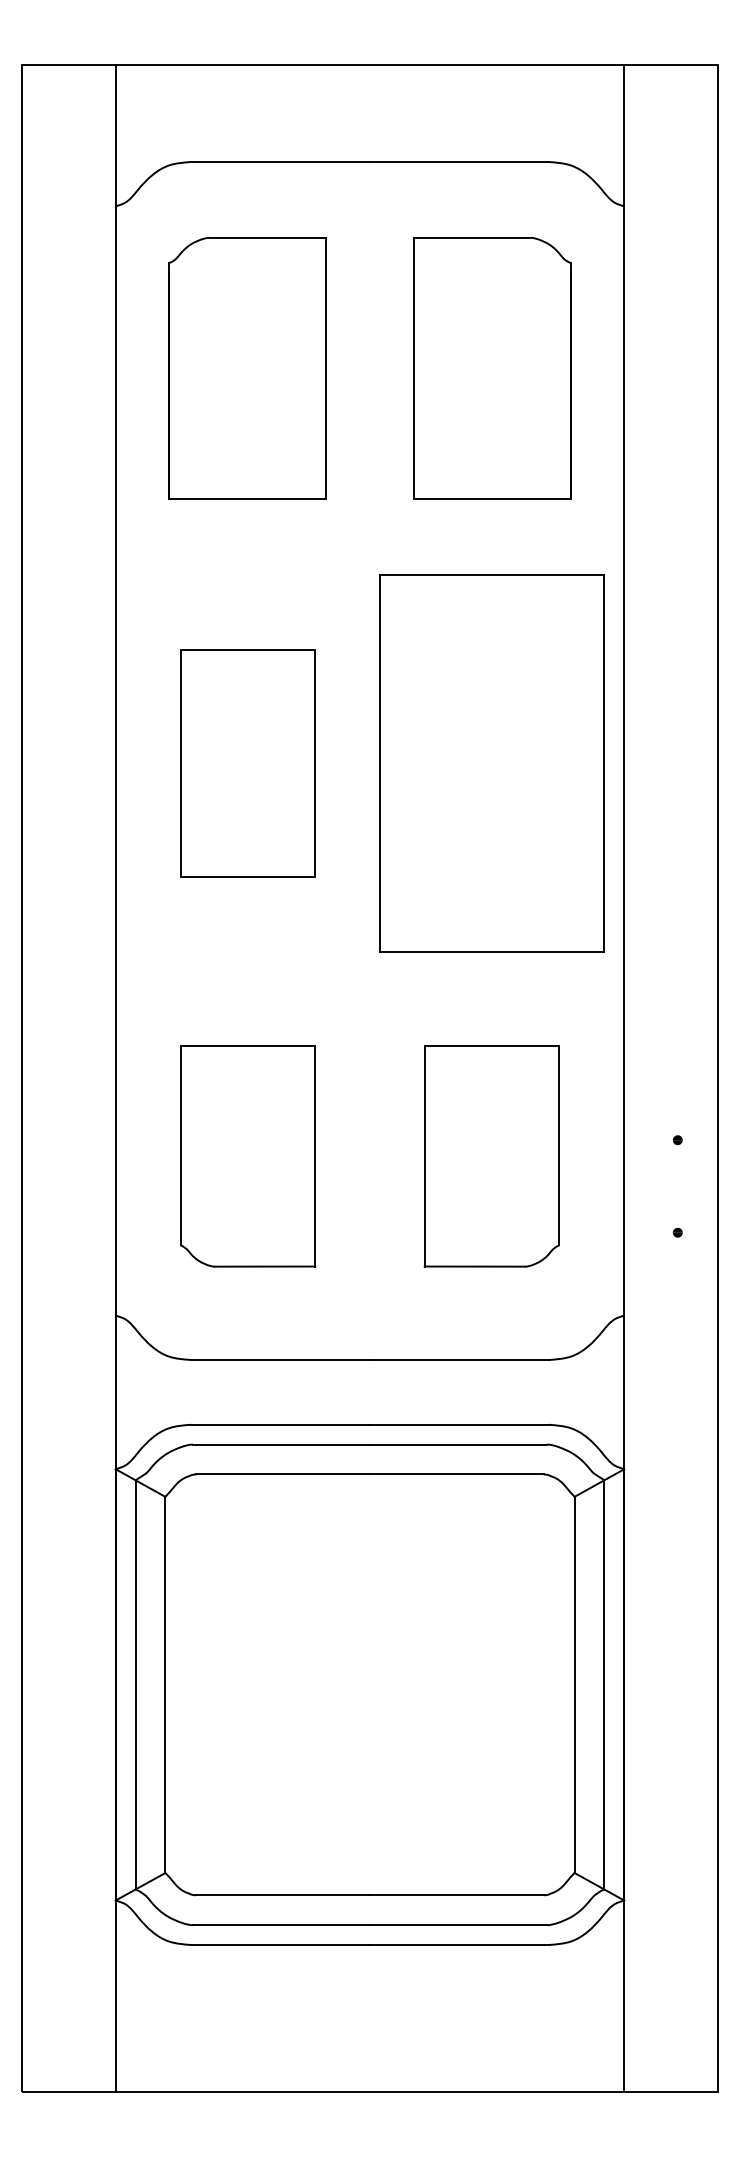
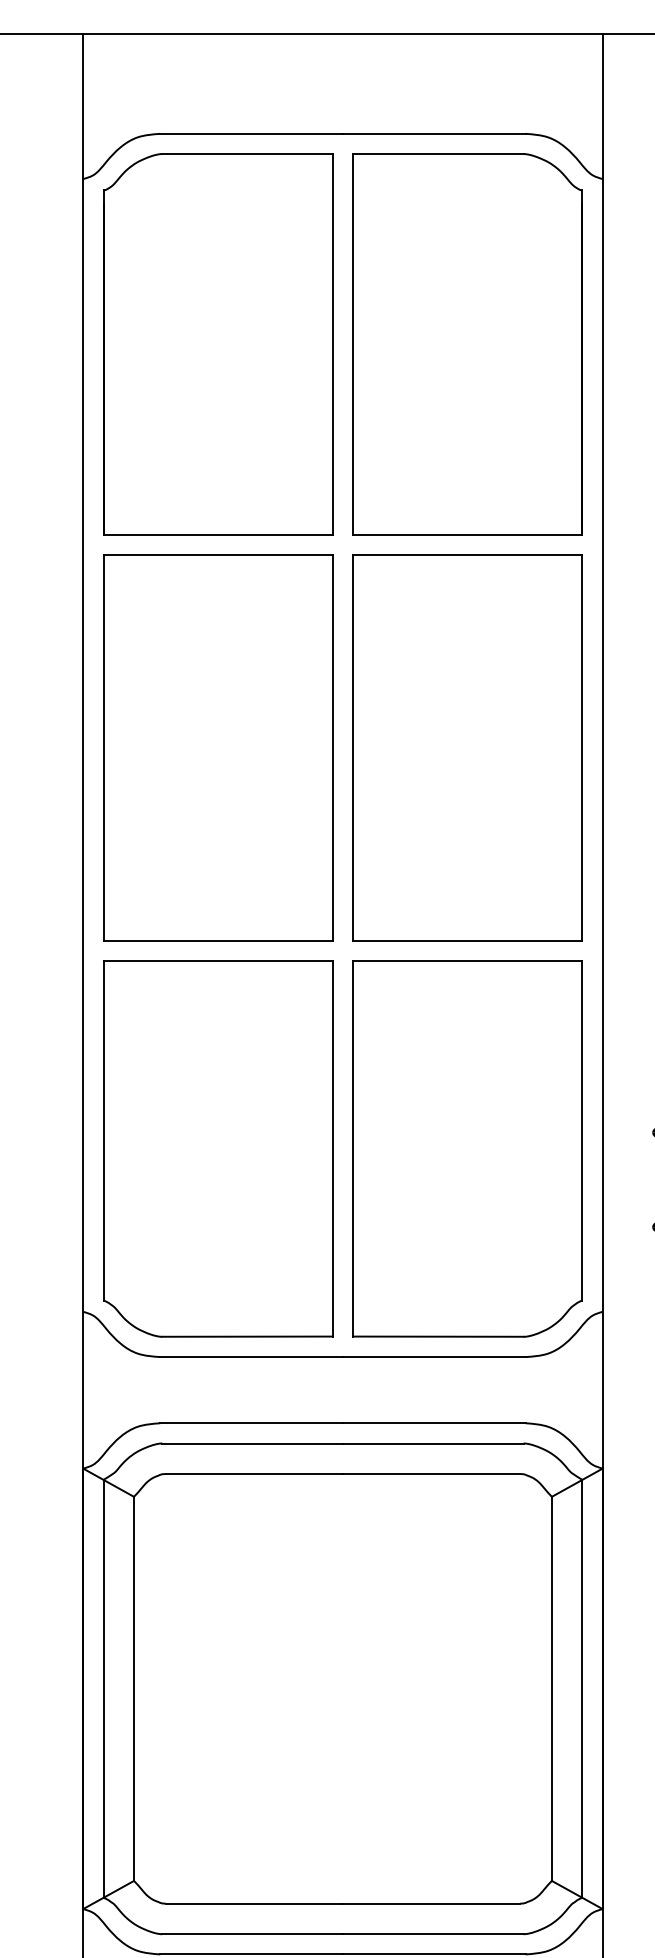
part: (247, 368) -> (217, 344), size x1.43
part: (491, 368) -> (467, 344), size x1.43
part: (247, 763) -> (217, 748), size x1.67
part: (247, 1156) -> (217, 1149), size x1.67
part: (491, 1156) -> (467, 1149), size x1.67

